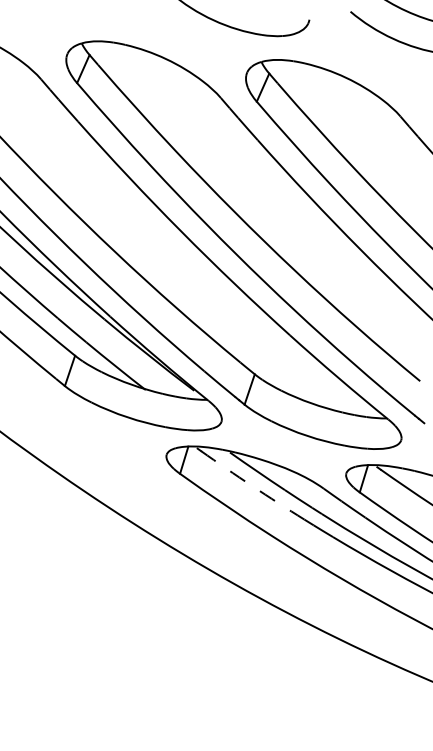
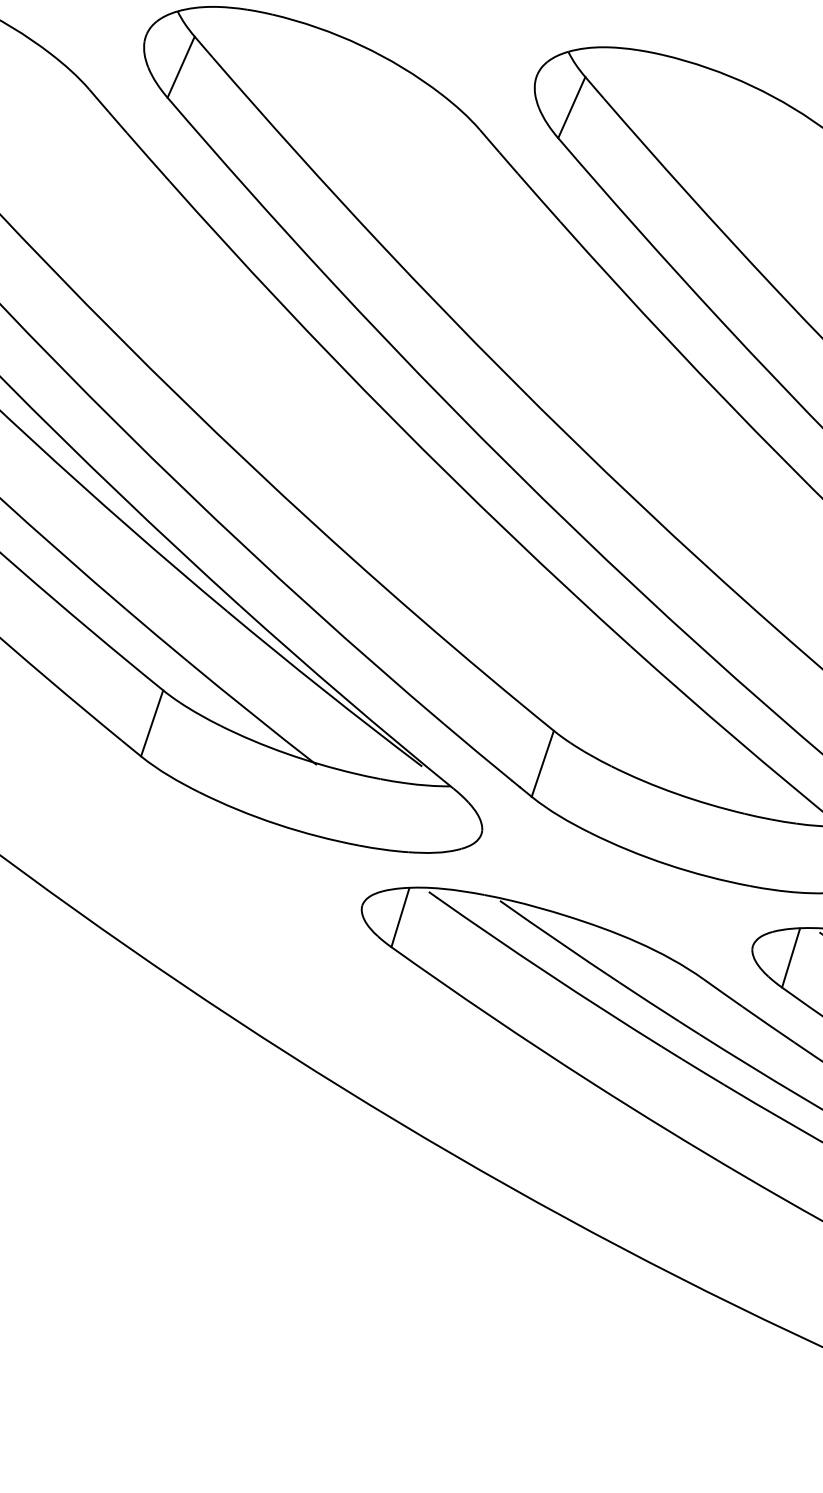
arc: (252, 486) -> (548, 974), dashed -> solid

